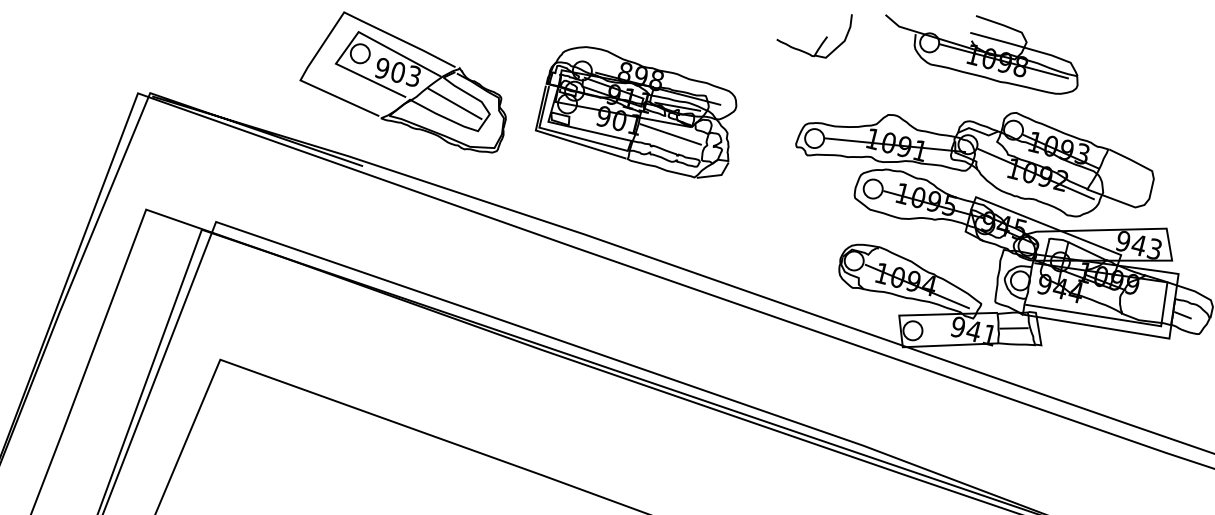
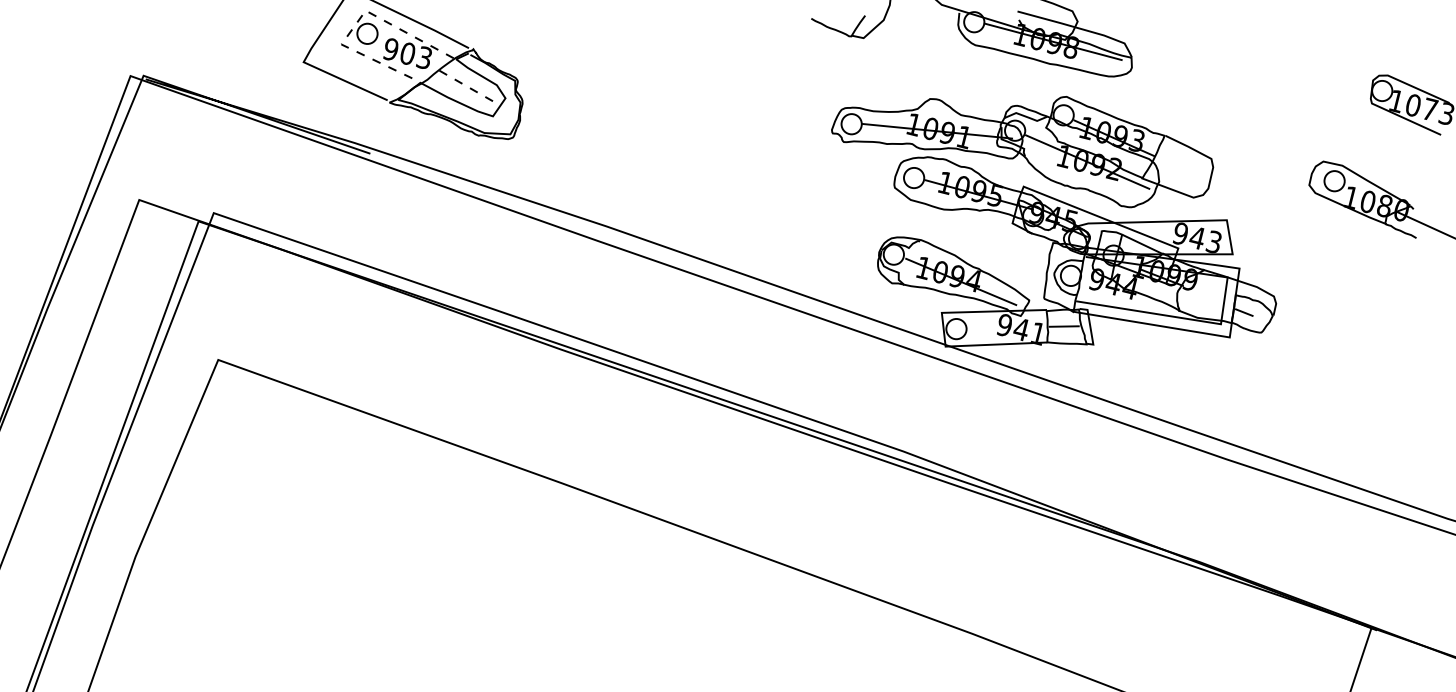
line: (351, 41) -> (358, 20), solid -> dashed
line: (455, 104) -> (468, 87), solid -> dashed
part: (636, 111) -> (661, 95), removed

